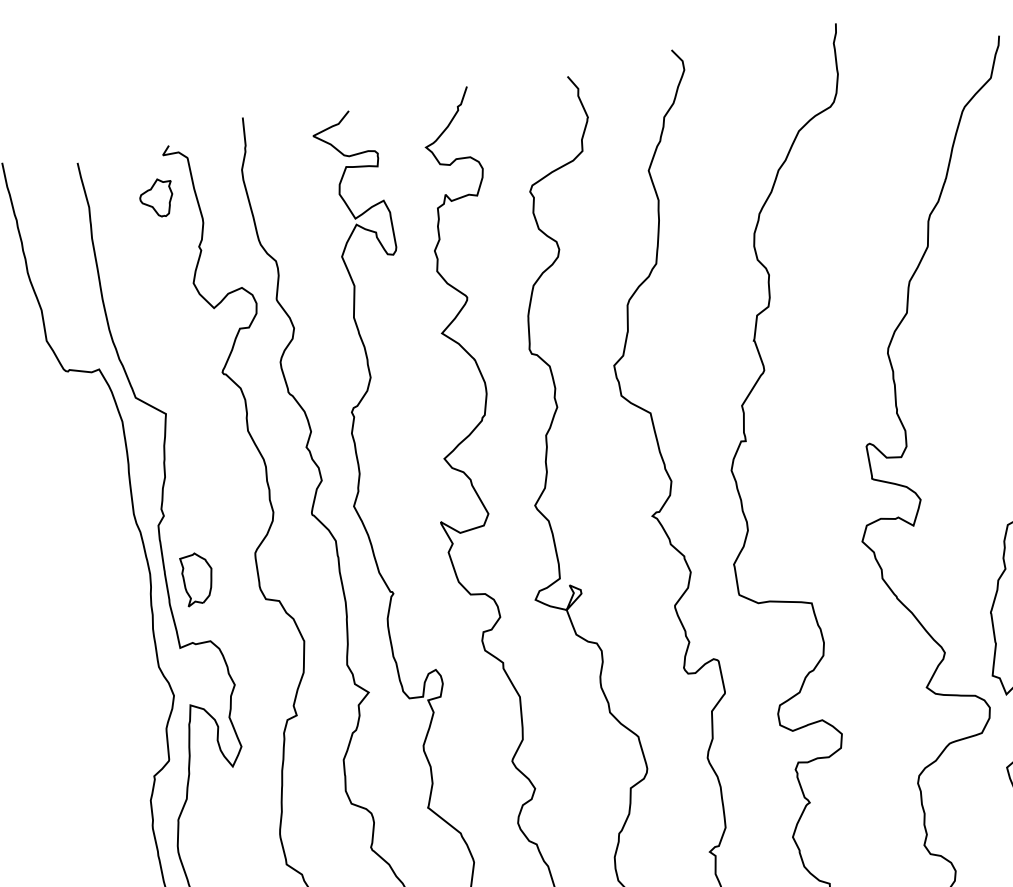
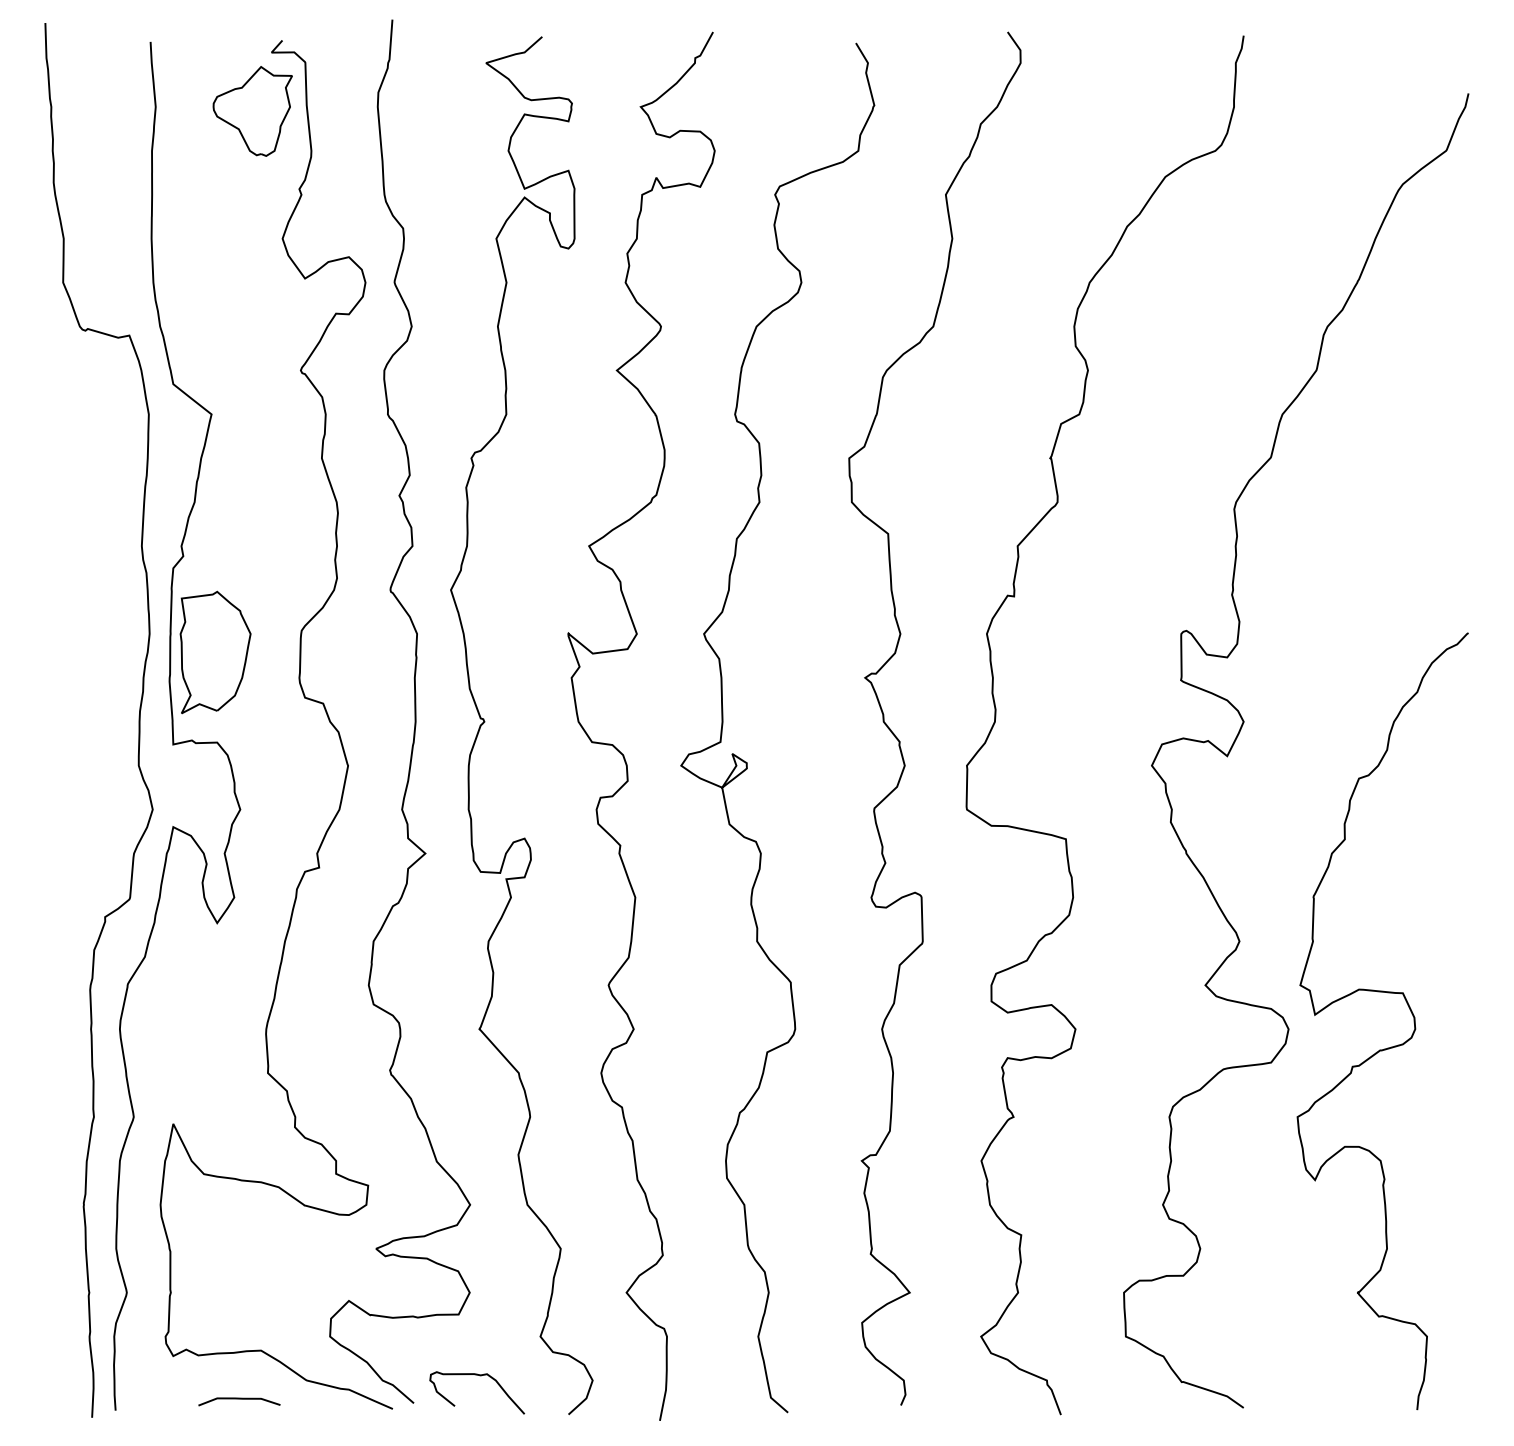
part: (156, 198) -> (252, 111), size x1.67
part: (198, 578) -> (215, 652), size x1.67

